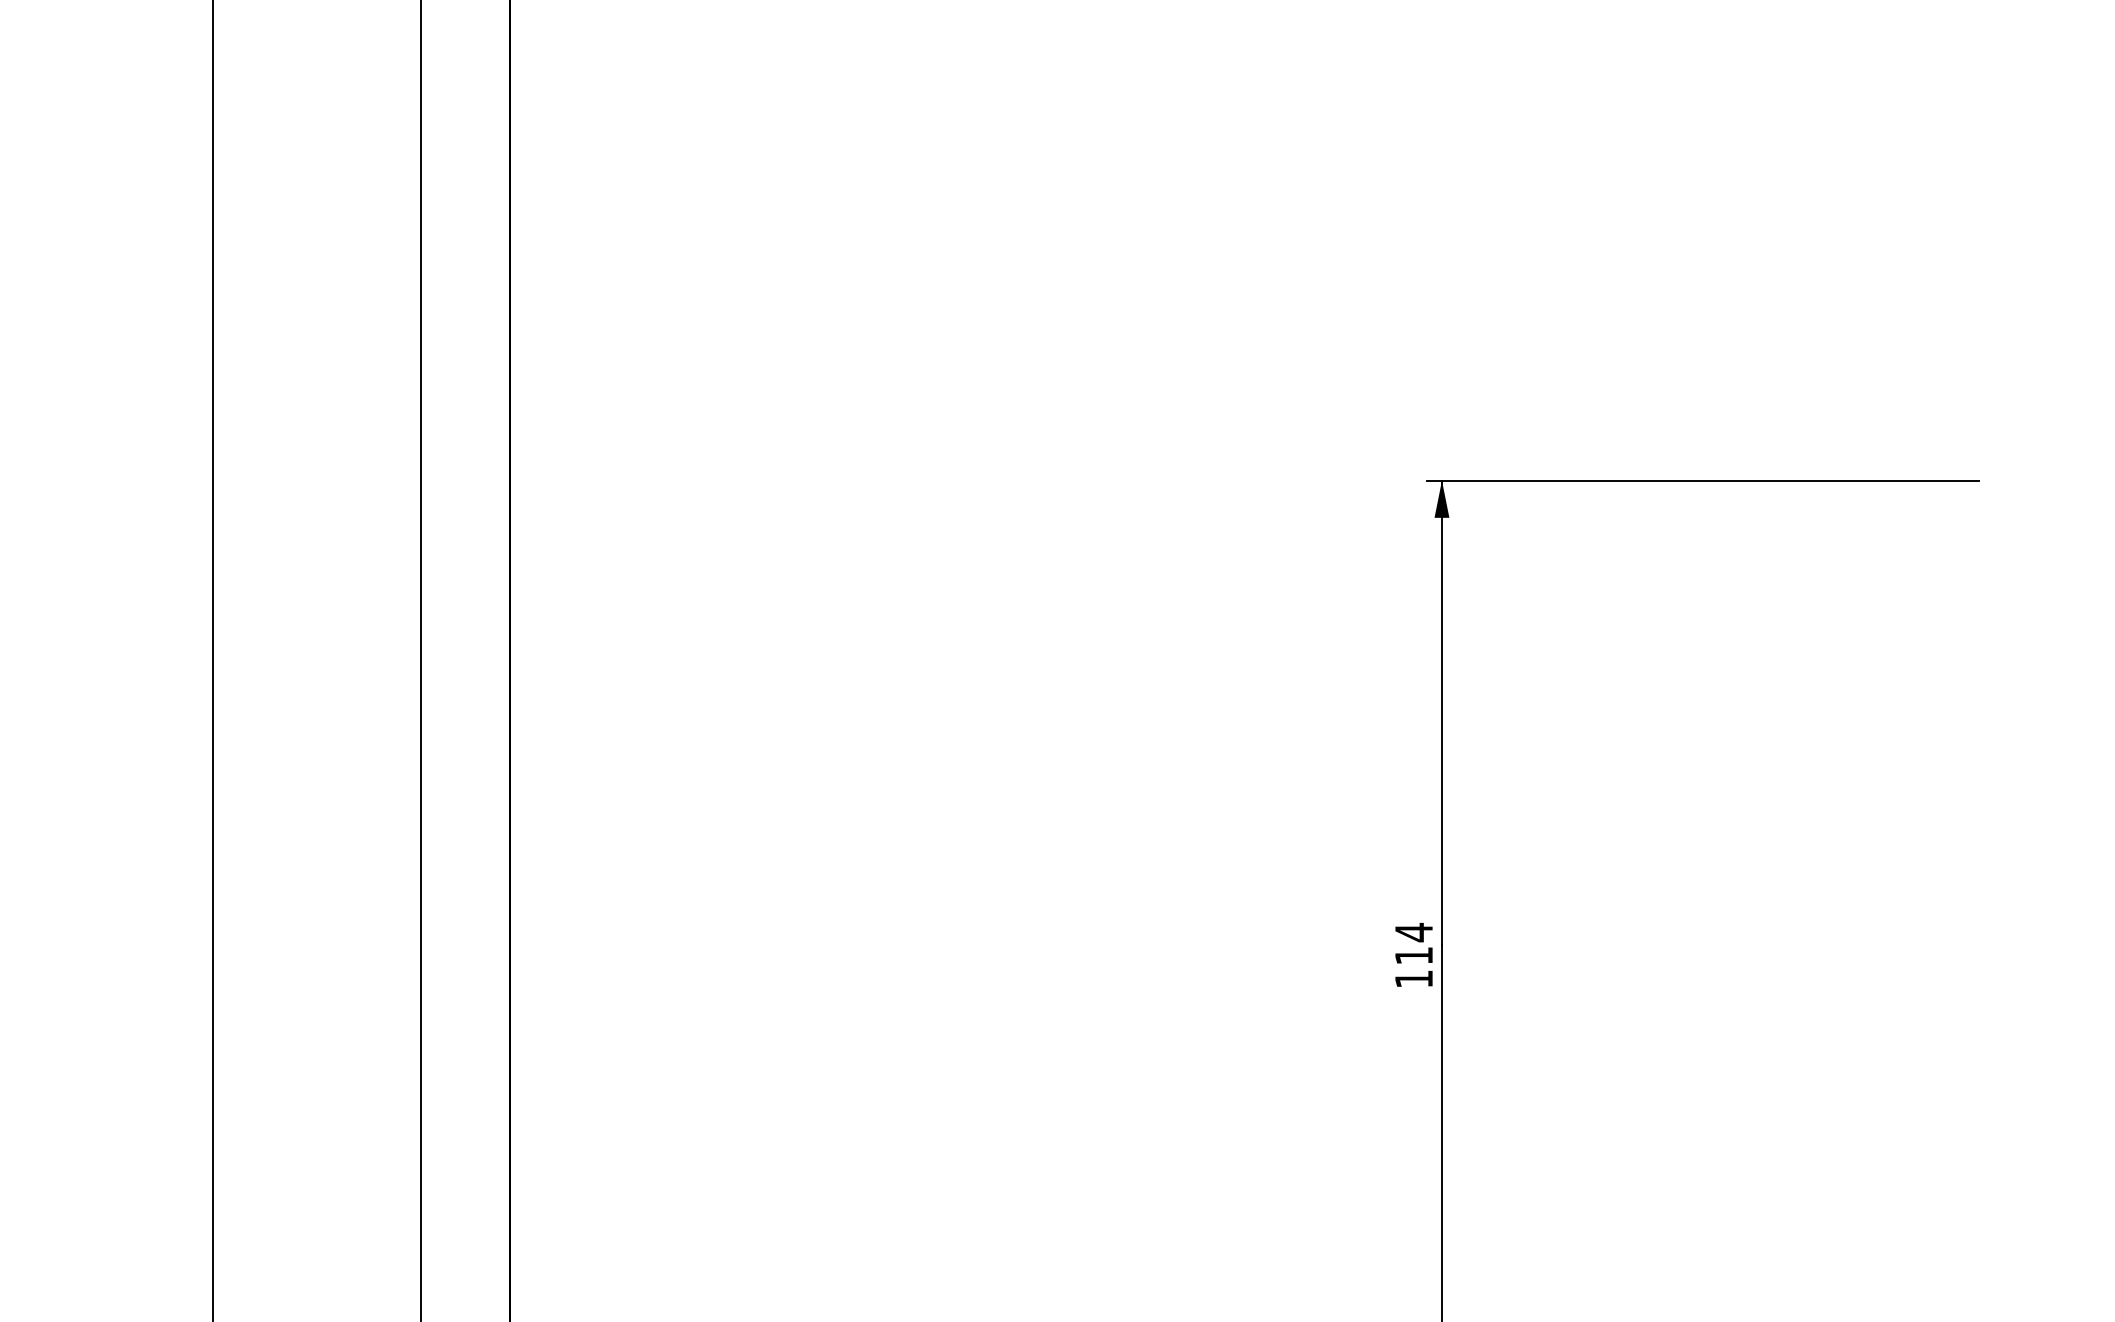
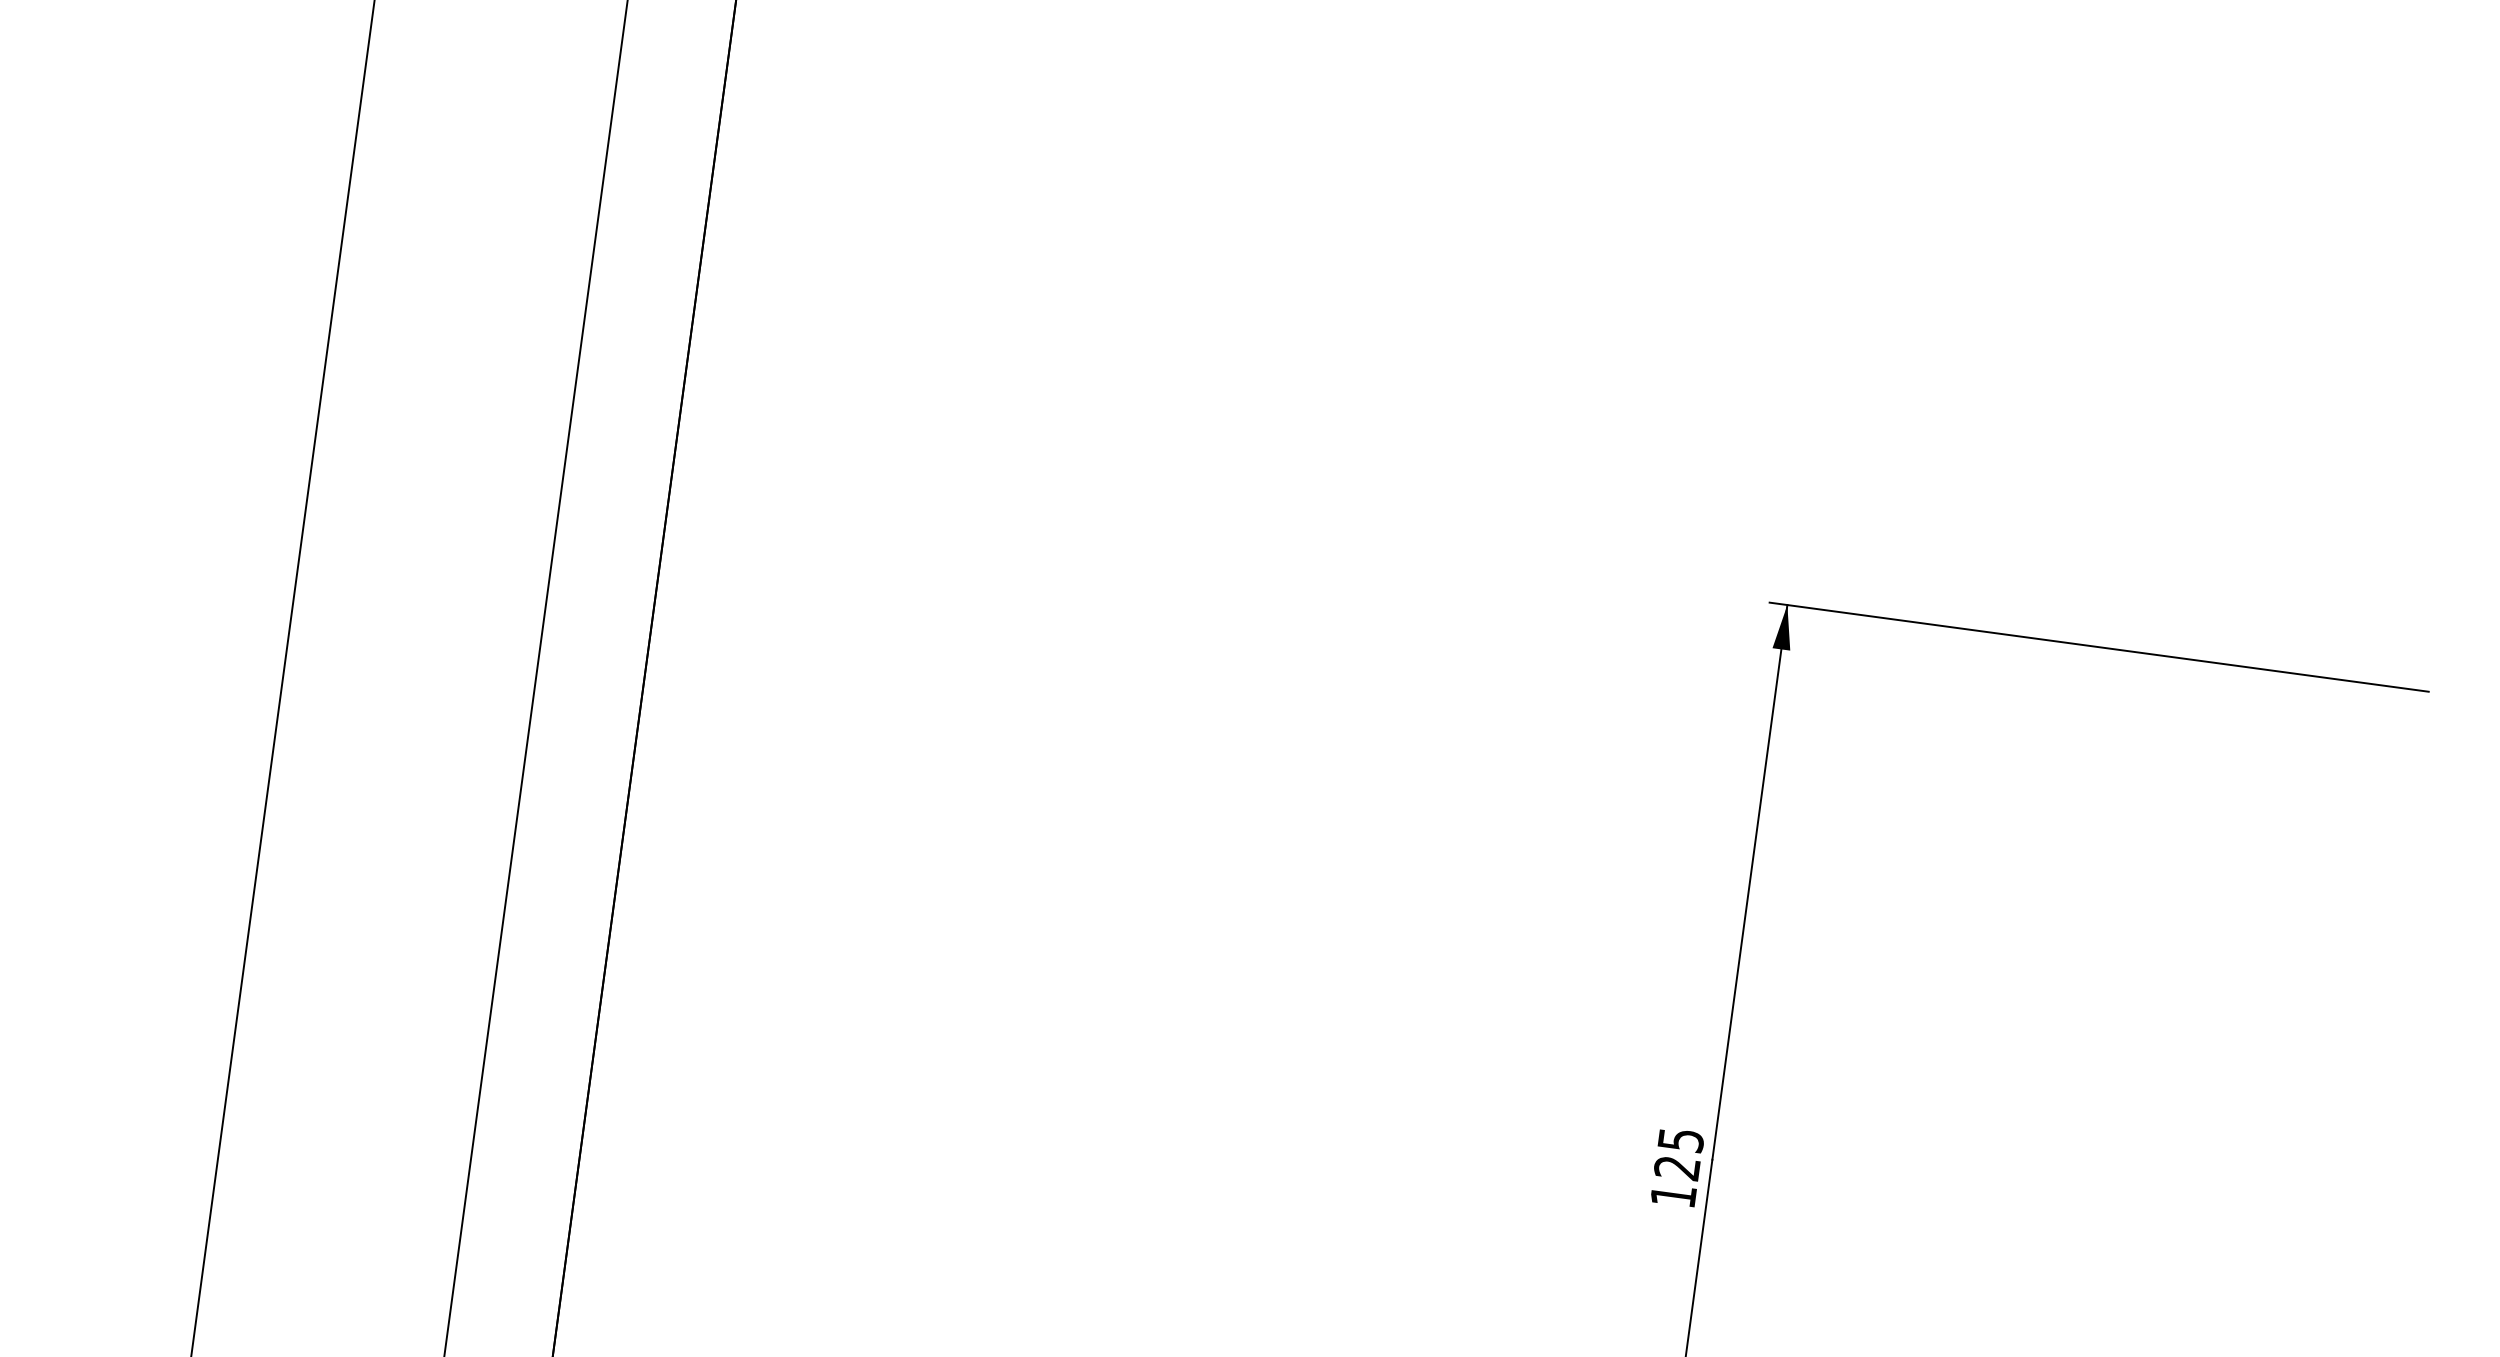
text: (1413, 943) -> (1678, 1153), 114 -> 125

